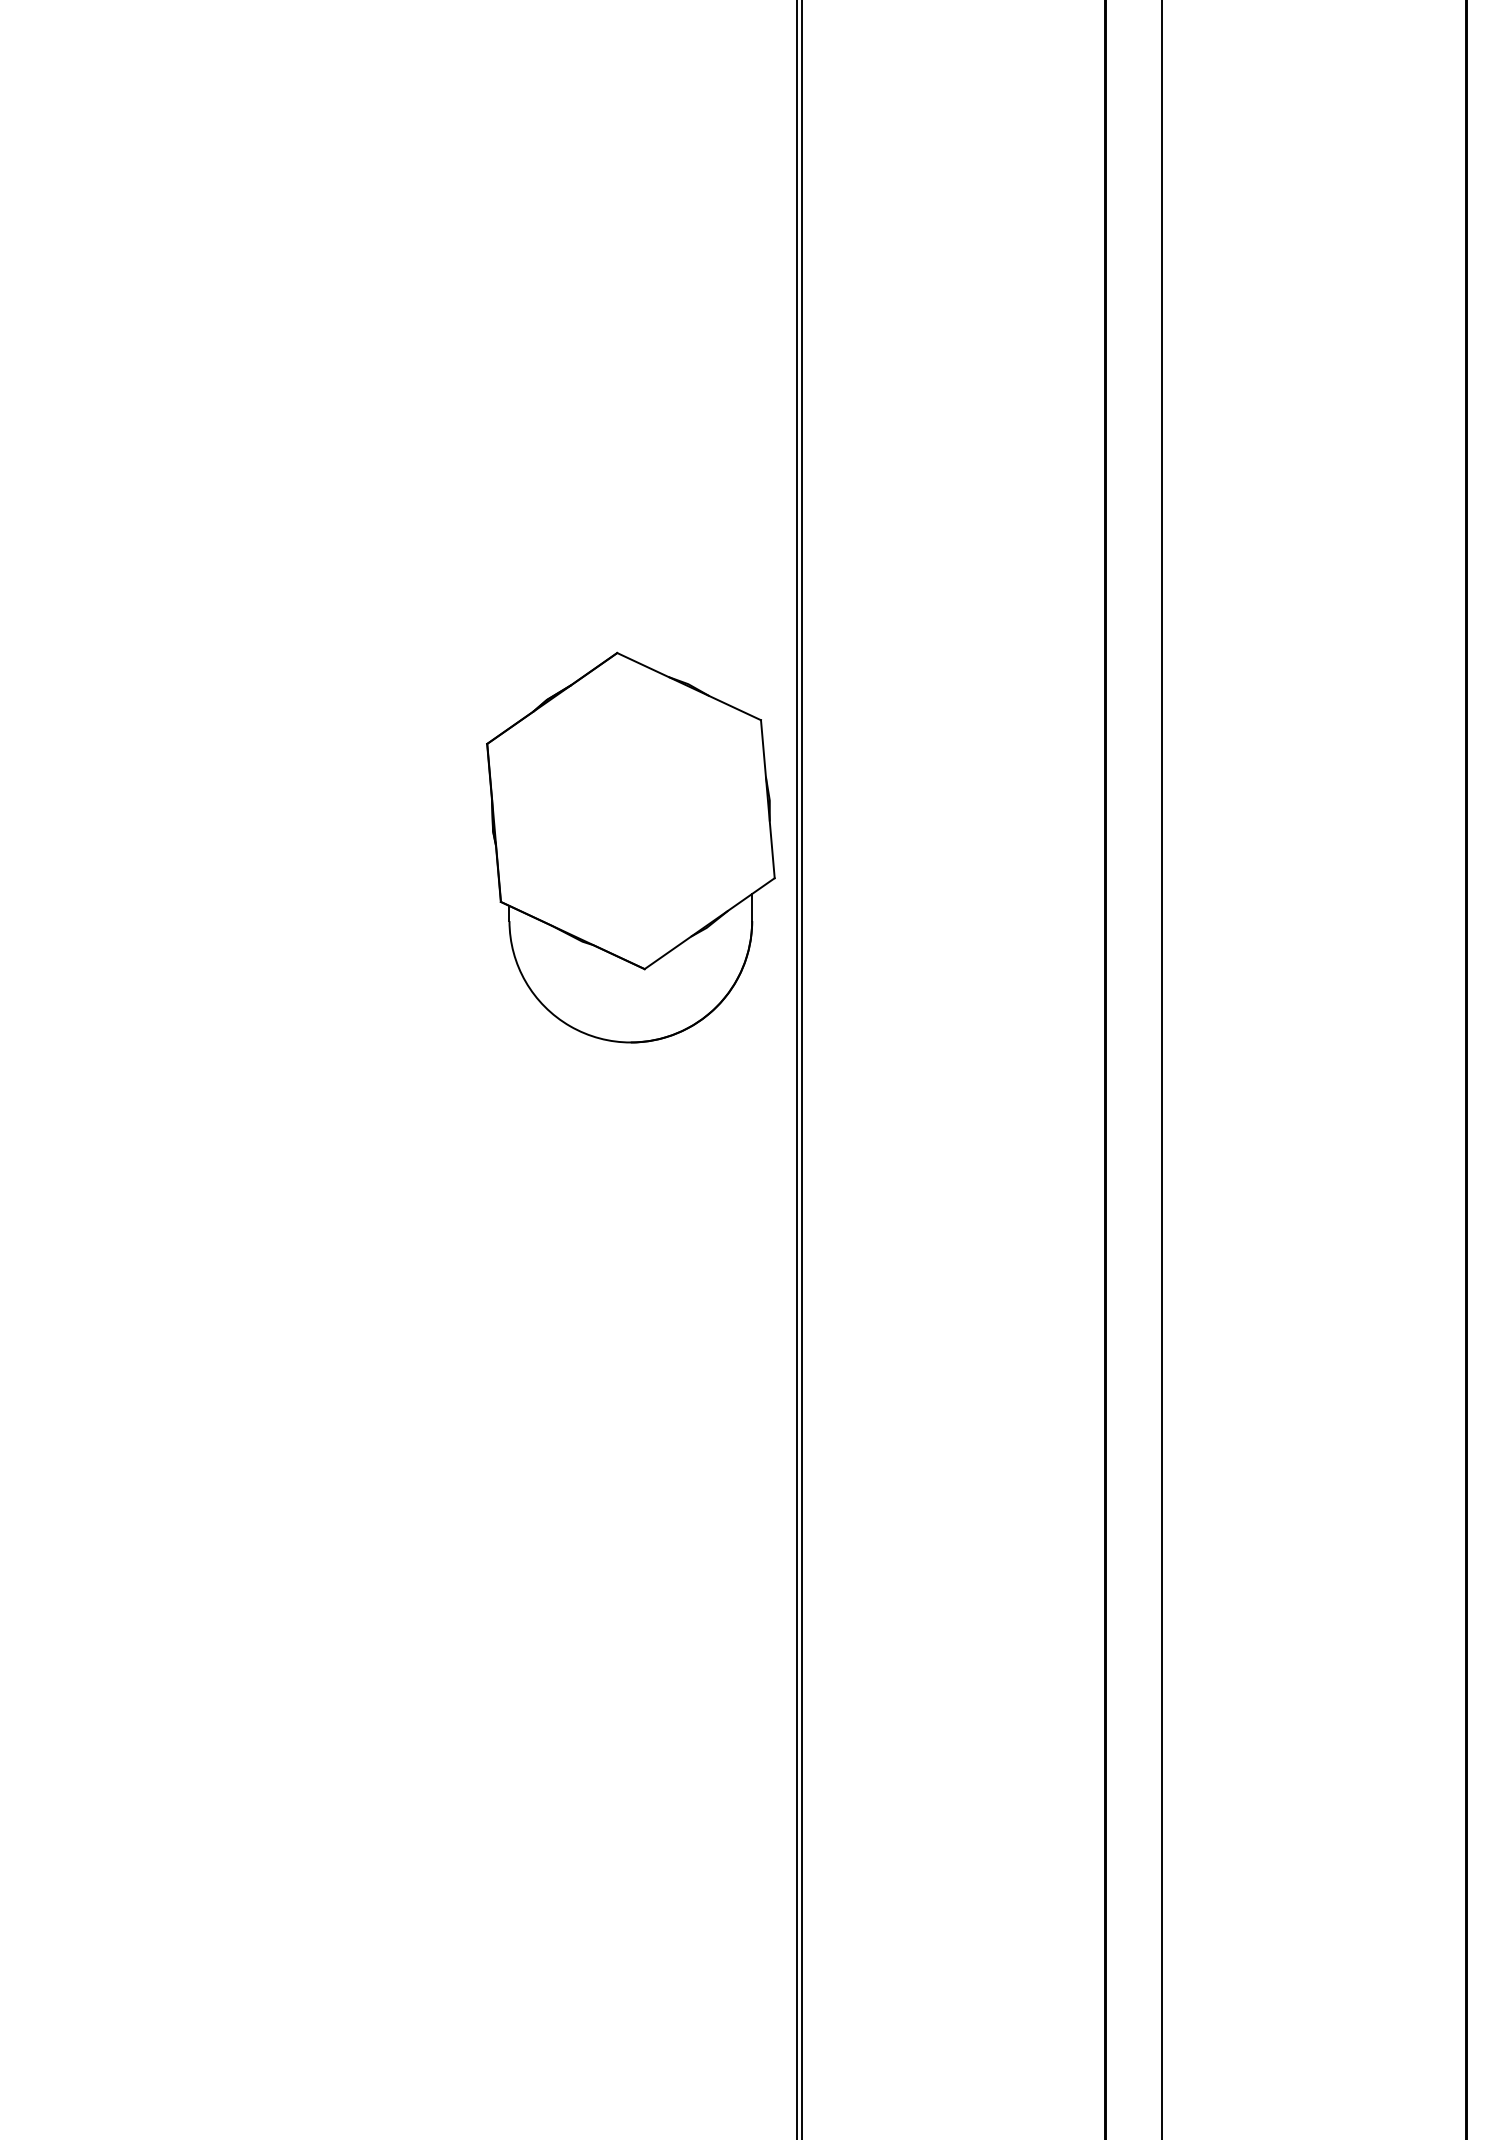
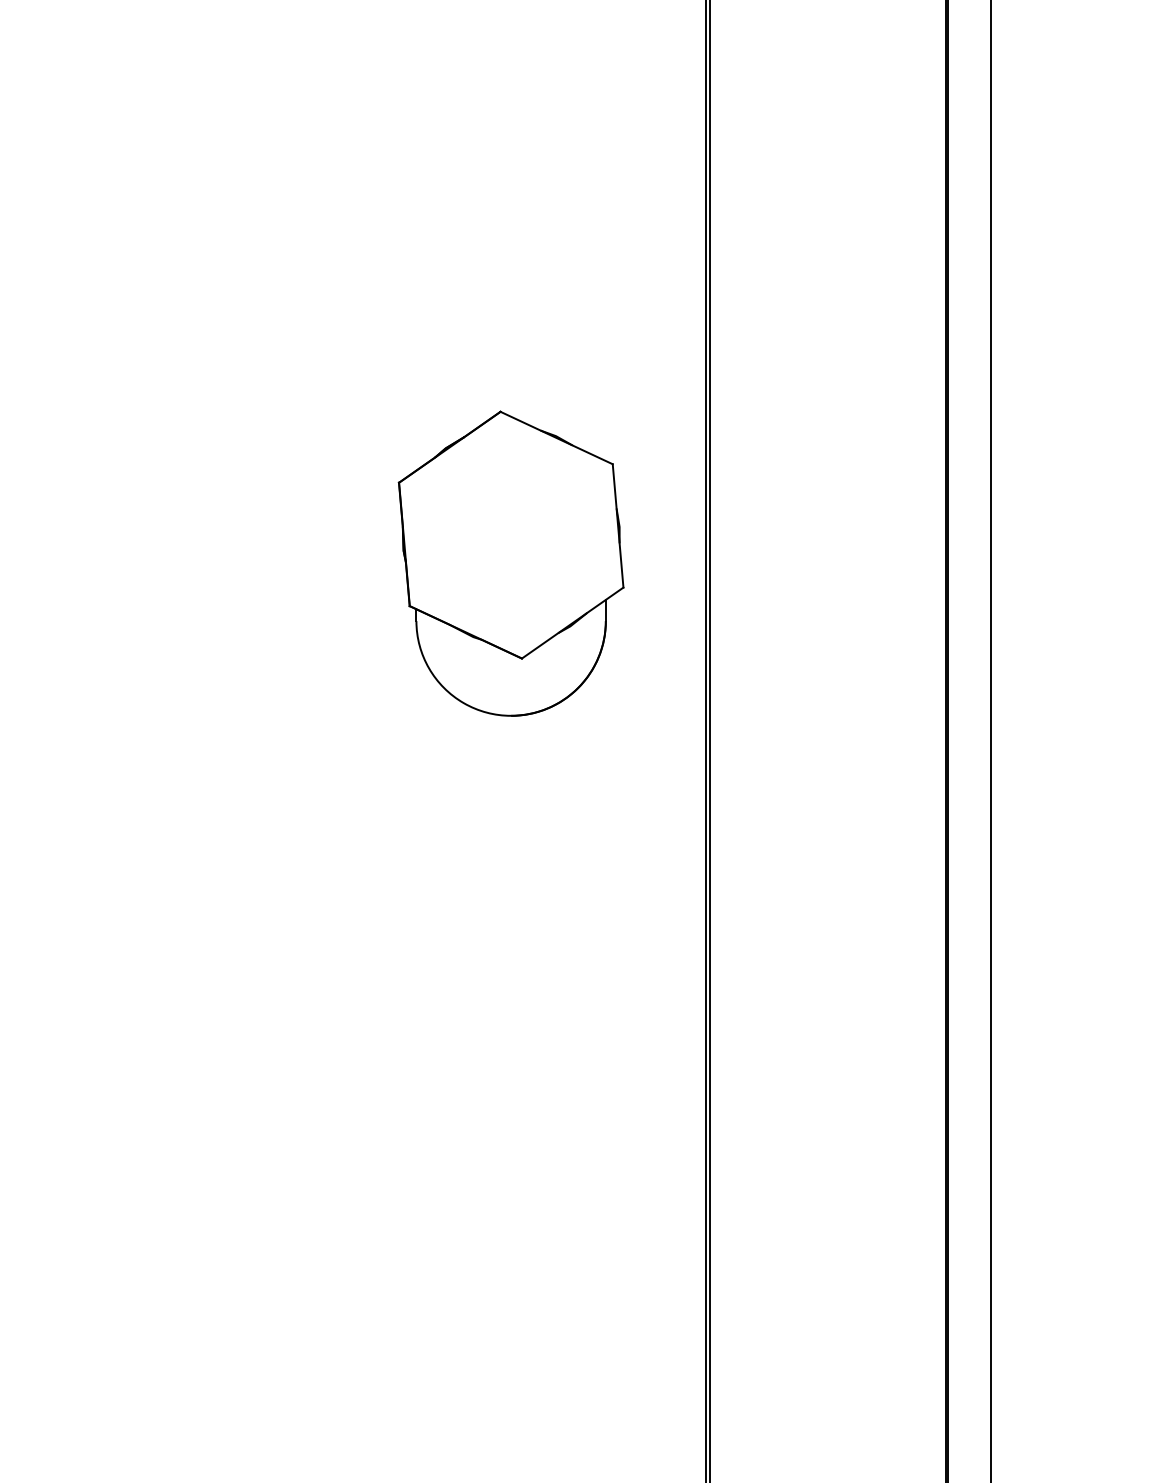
part: (630, 847) -> (510, 563), moved

